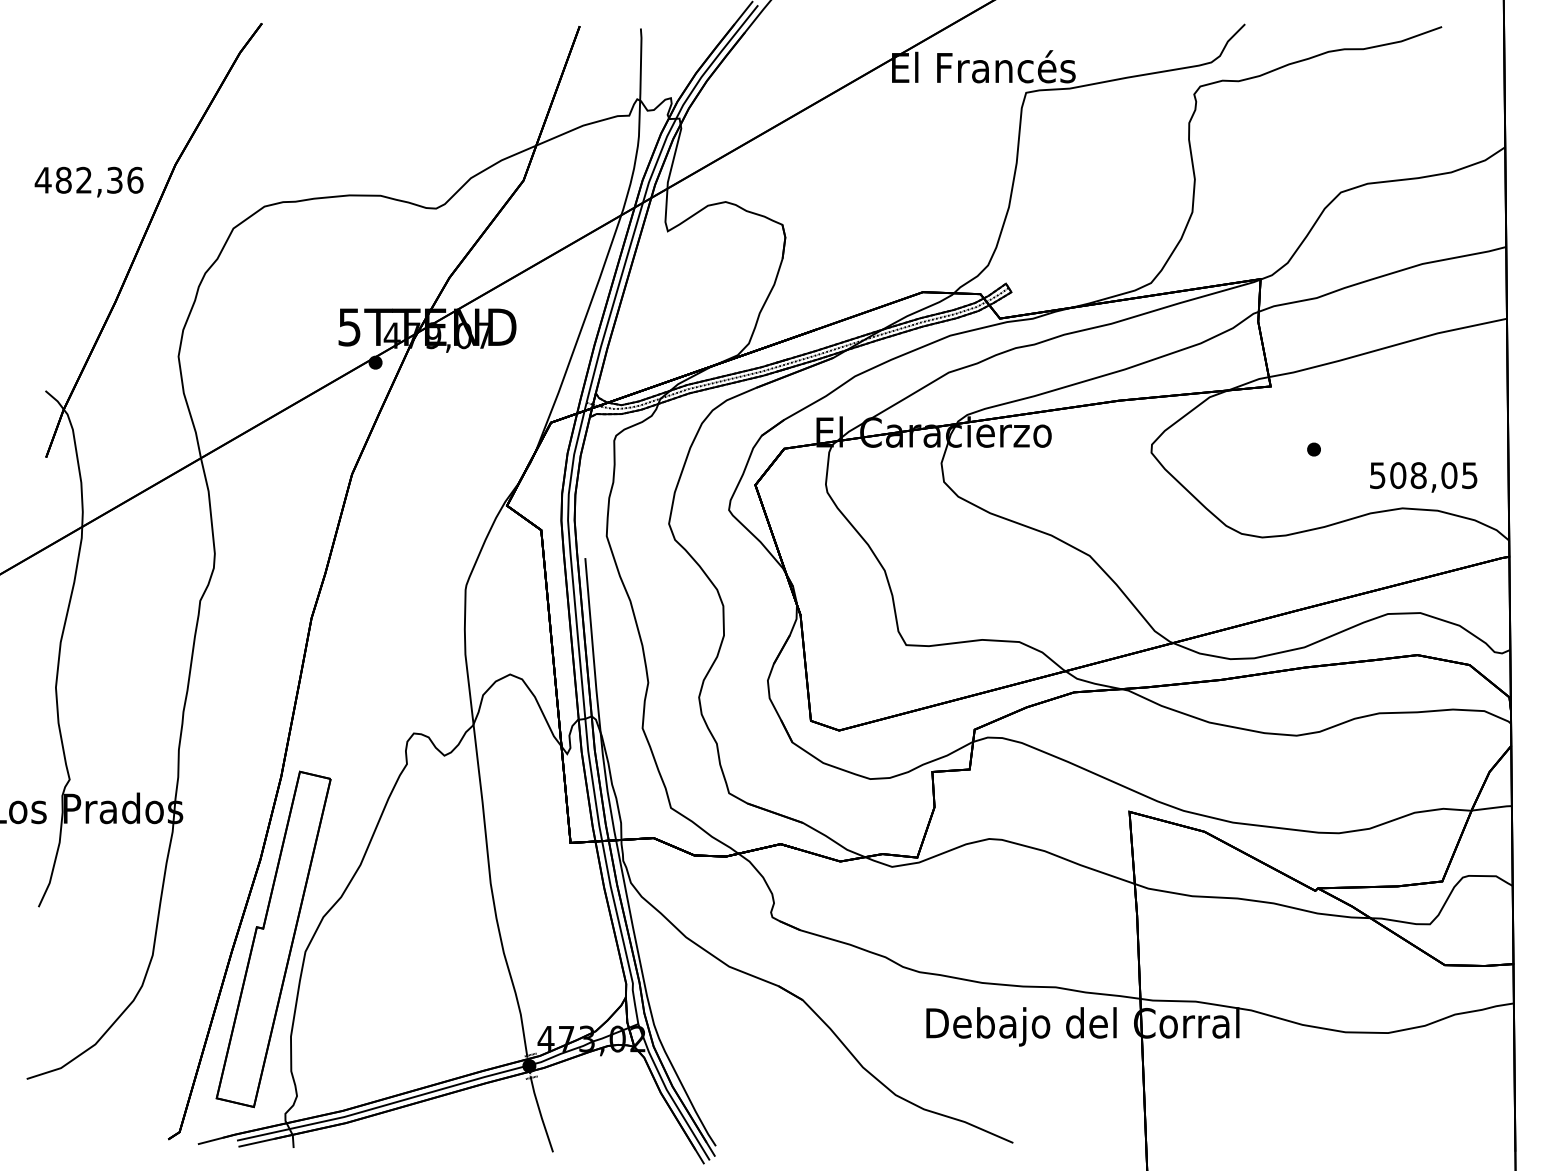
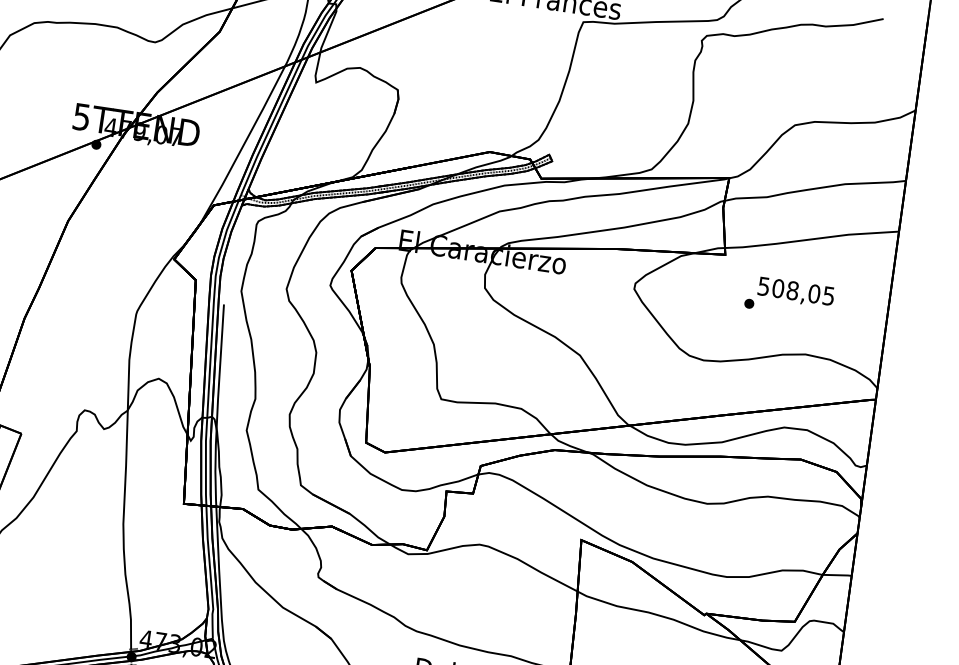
text: (1423, 477) -> (795, 292), moved

